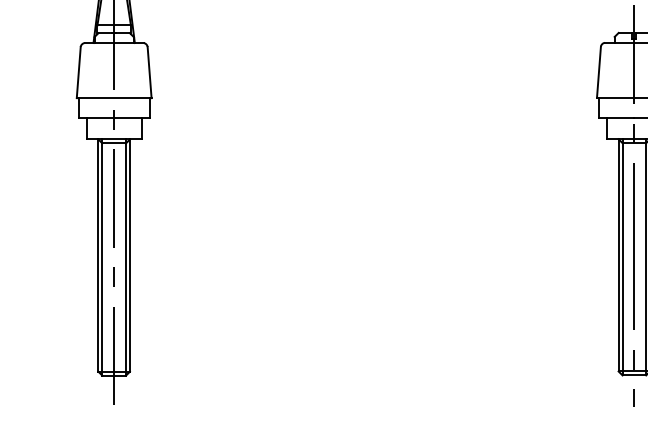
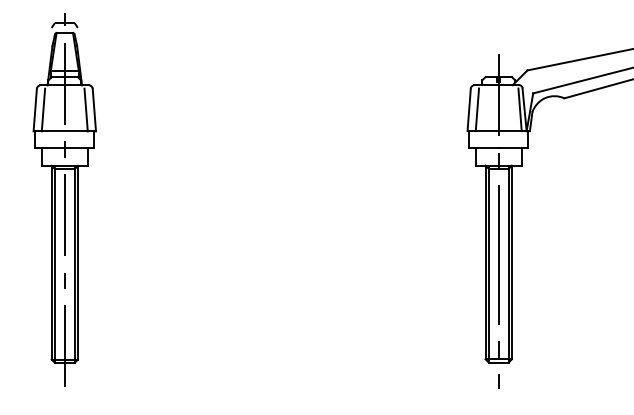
line: (88, 71) -> (43, 109), added
line: (138, 71) -> (85, 109), added
line: (608, 71) -> (477, 109), added

